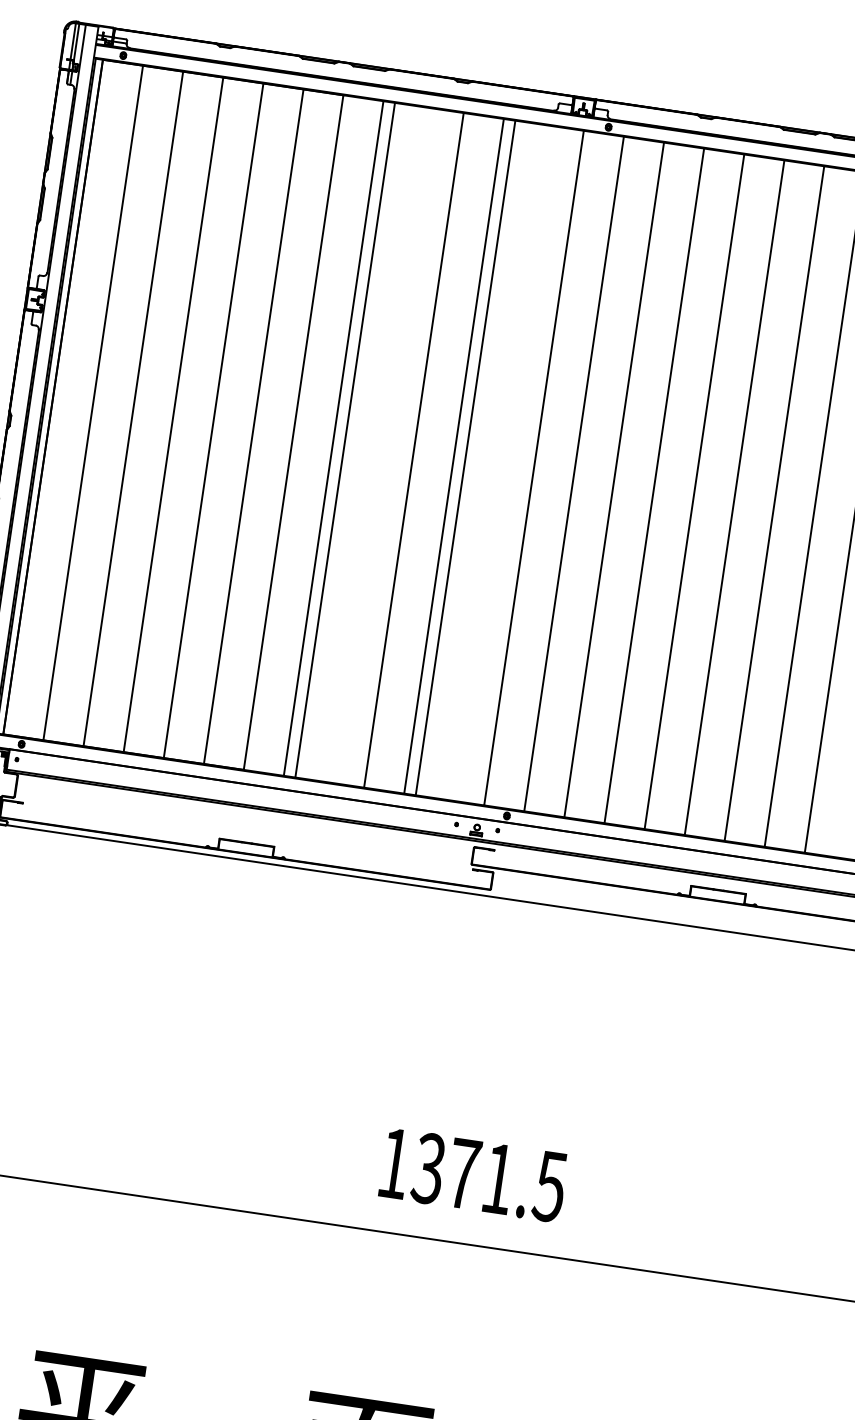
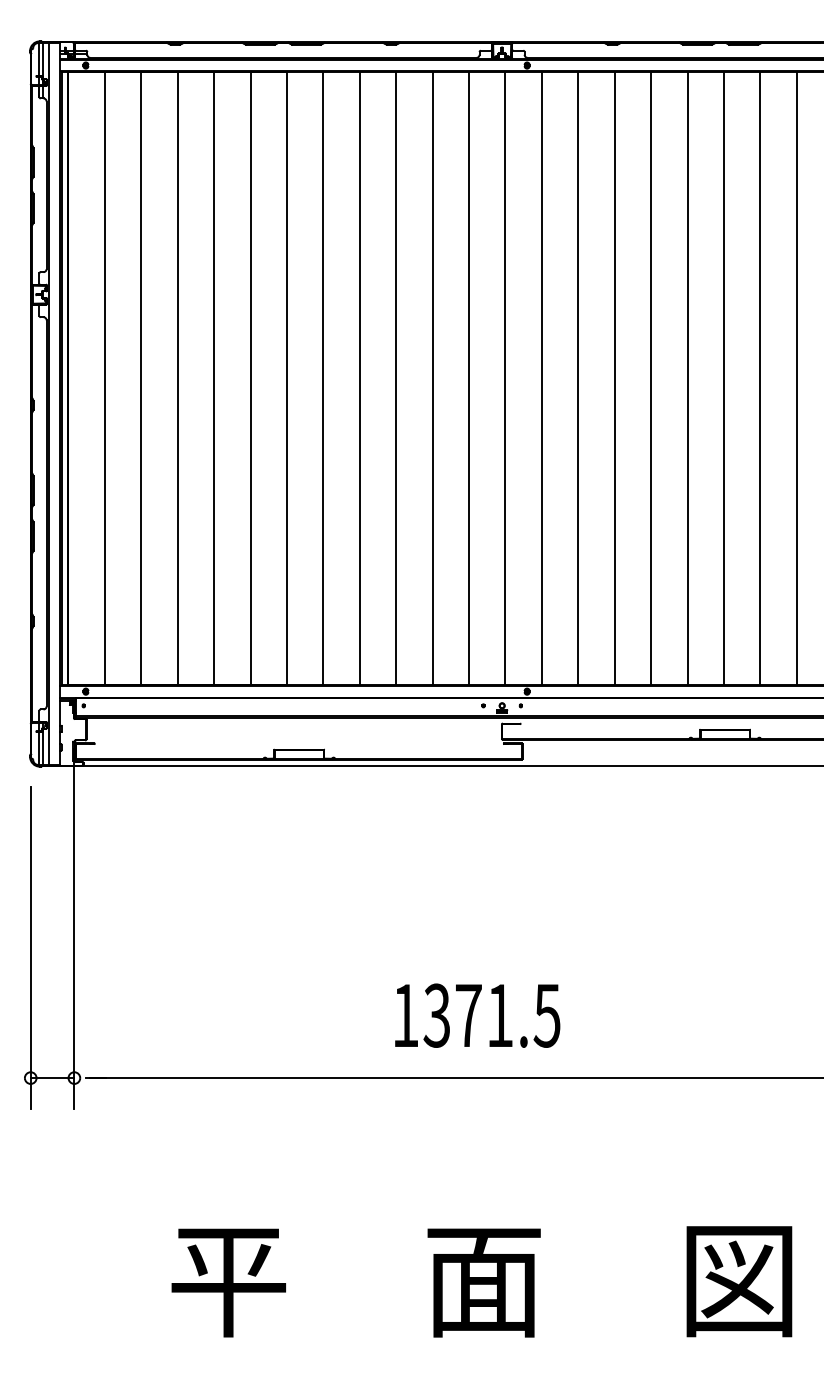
line: (344, 440) -> (359, 378), moved
line: (465, 457) -> (469, 378), moved
text: (473, 1175) -> (477, 1015), moved

